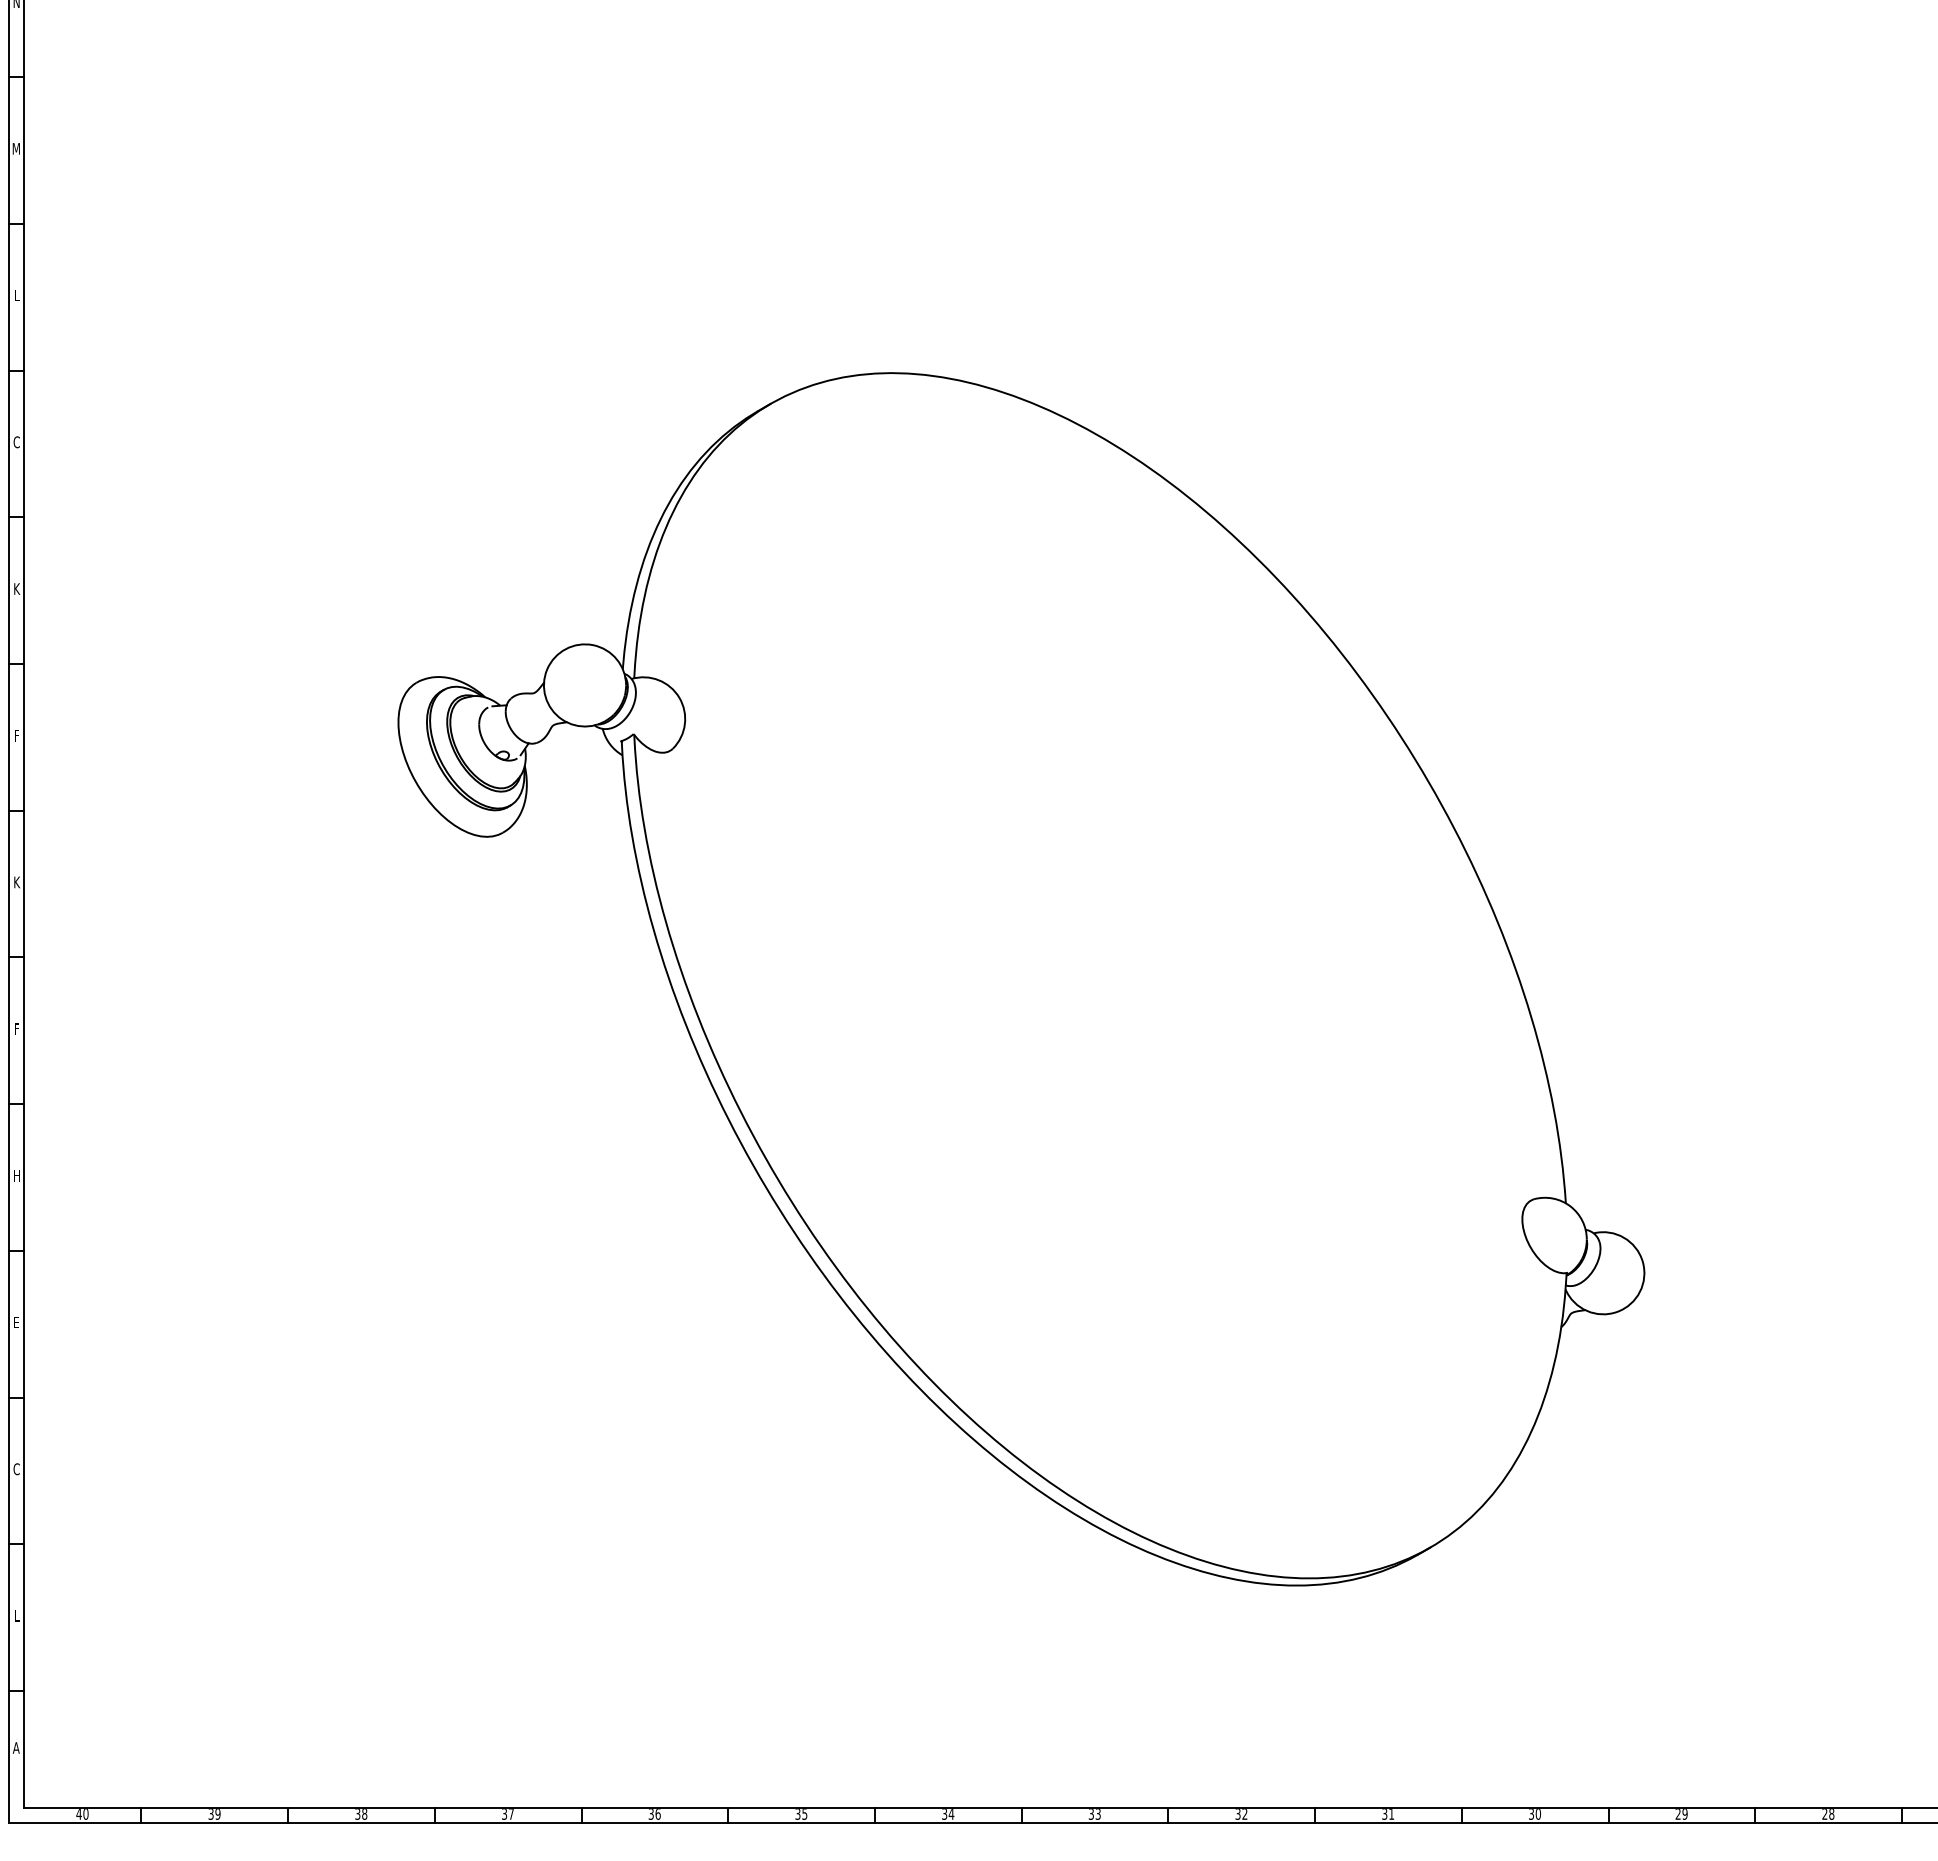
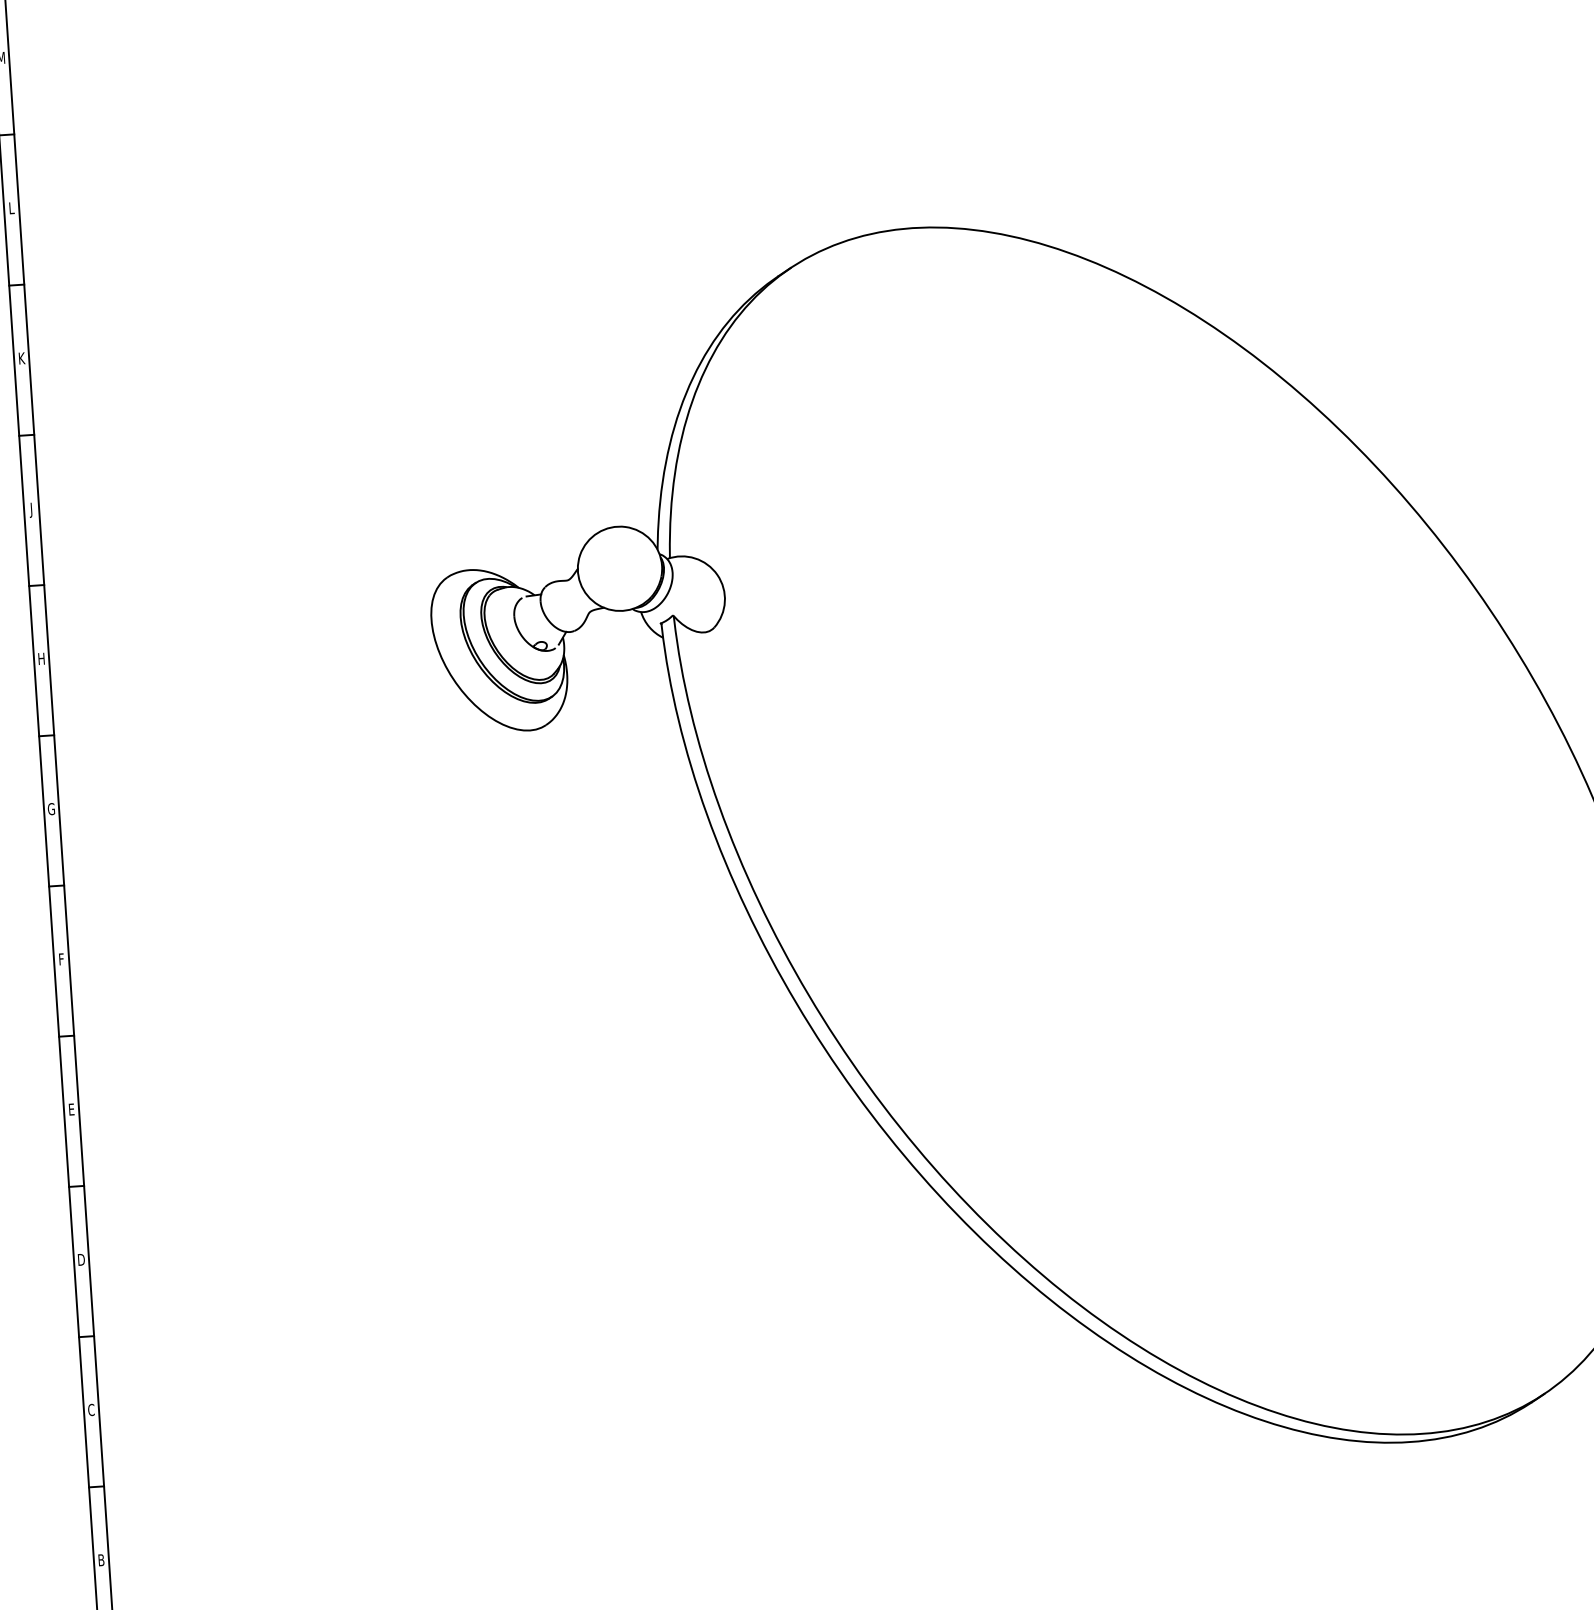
text: (16, 442) -> (21, 358), C -> K
text: (17, 590) -> (32, 510), K -> J
text: (16, 735) -> (41, 658), F -> H
text: (16, 882) -> (51, 809), K -> G
text: (17, 1175) -> (72, 1109), H -> E
text: (16, 1322) -> (81, 1259), E -> D
text: (16, 1615) -> (101, 1559), L -> B

